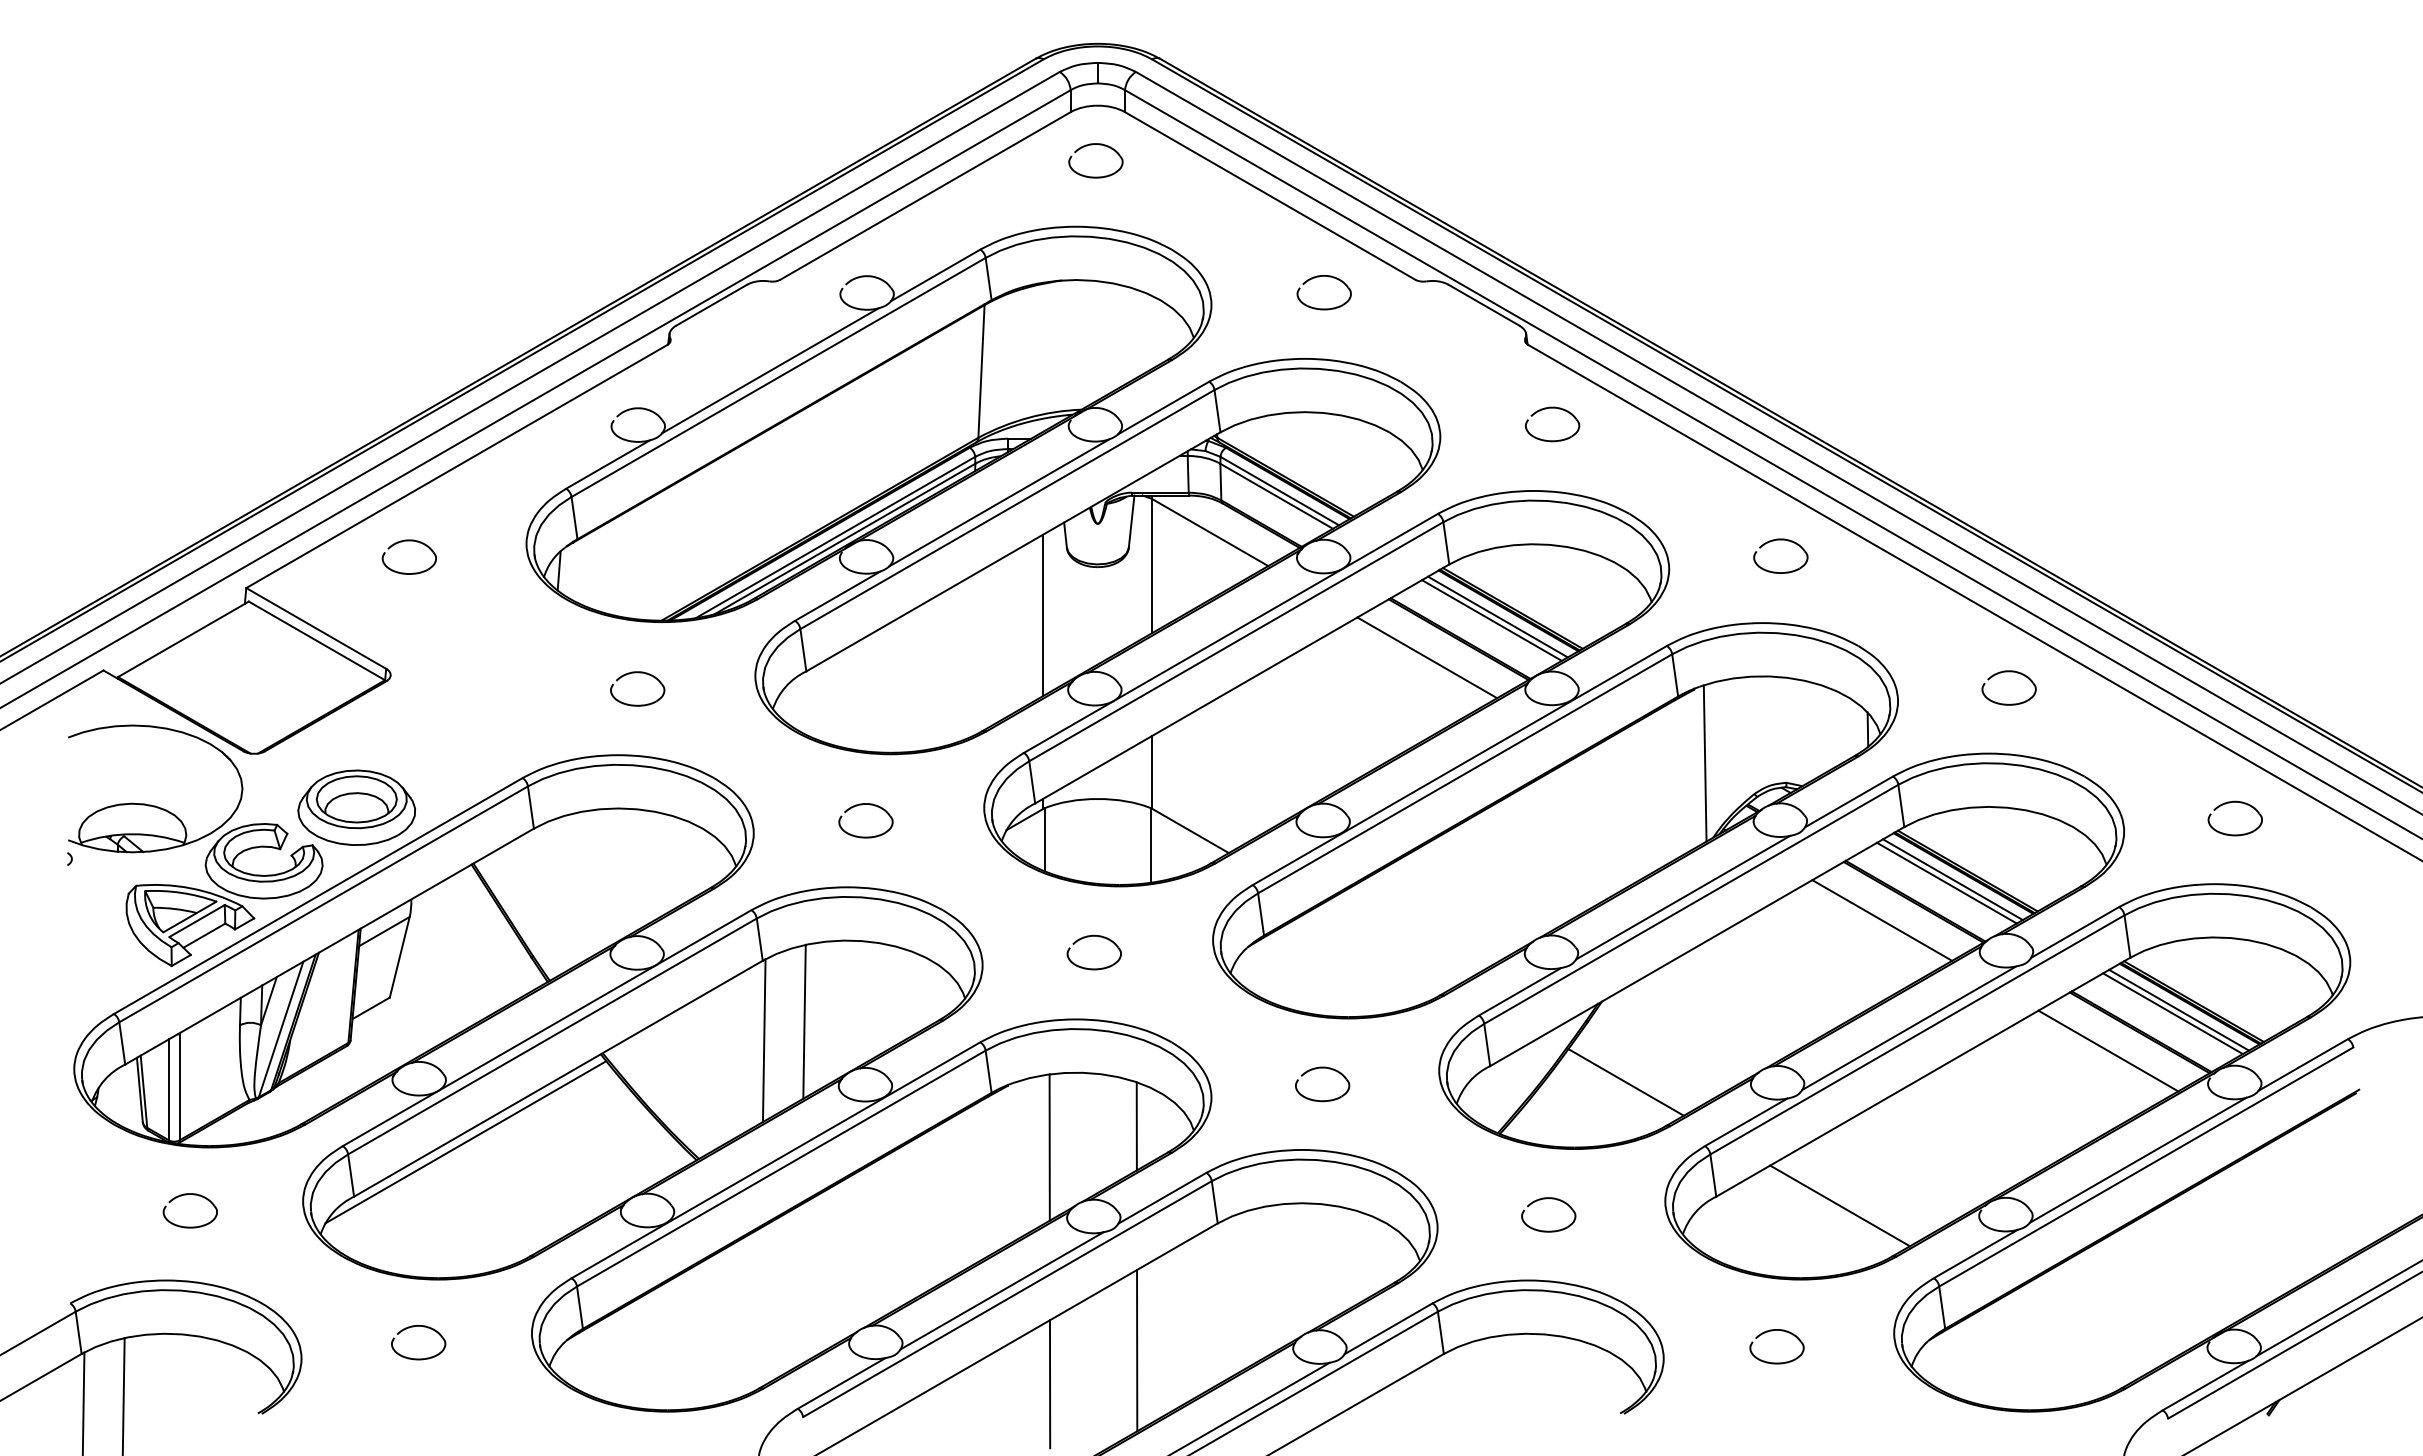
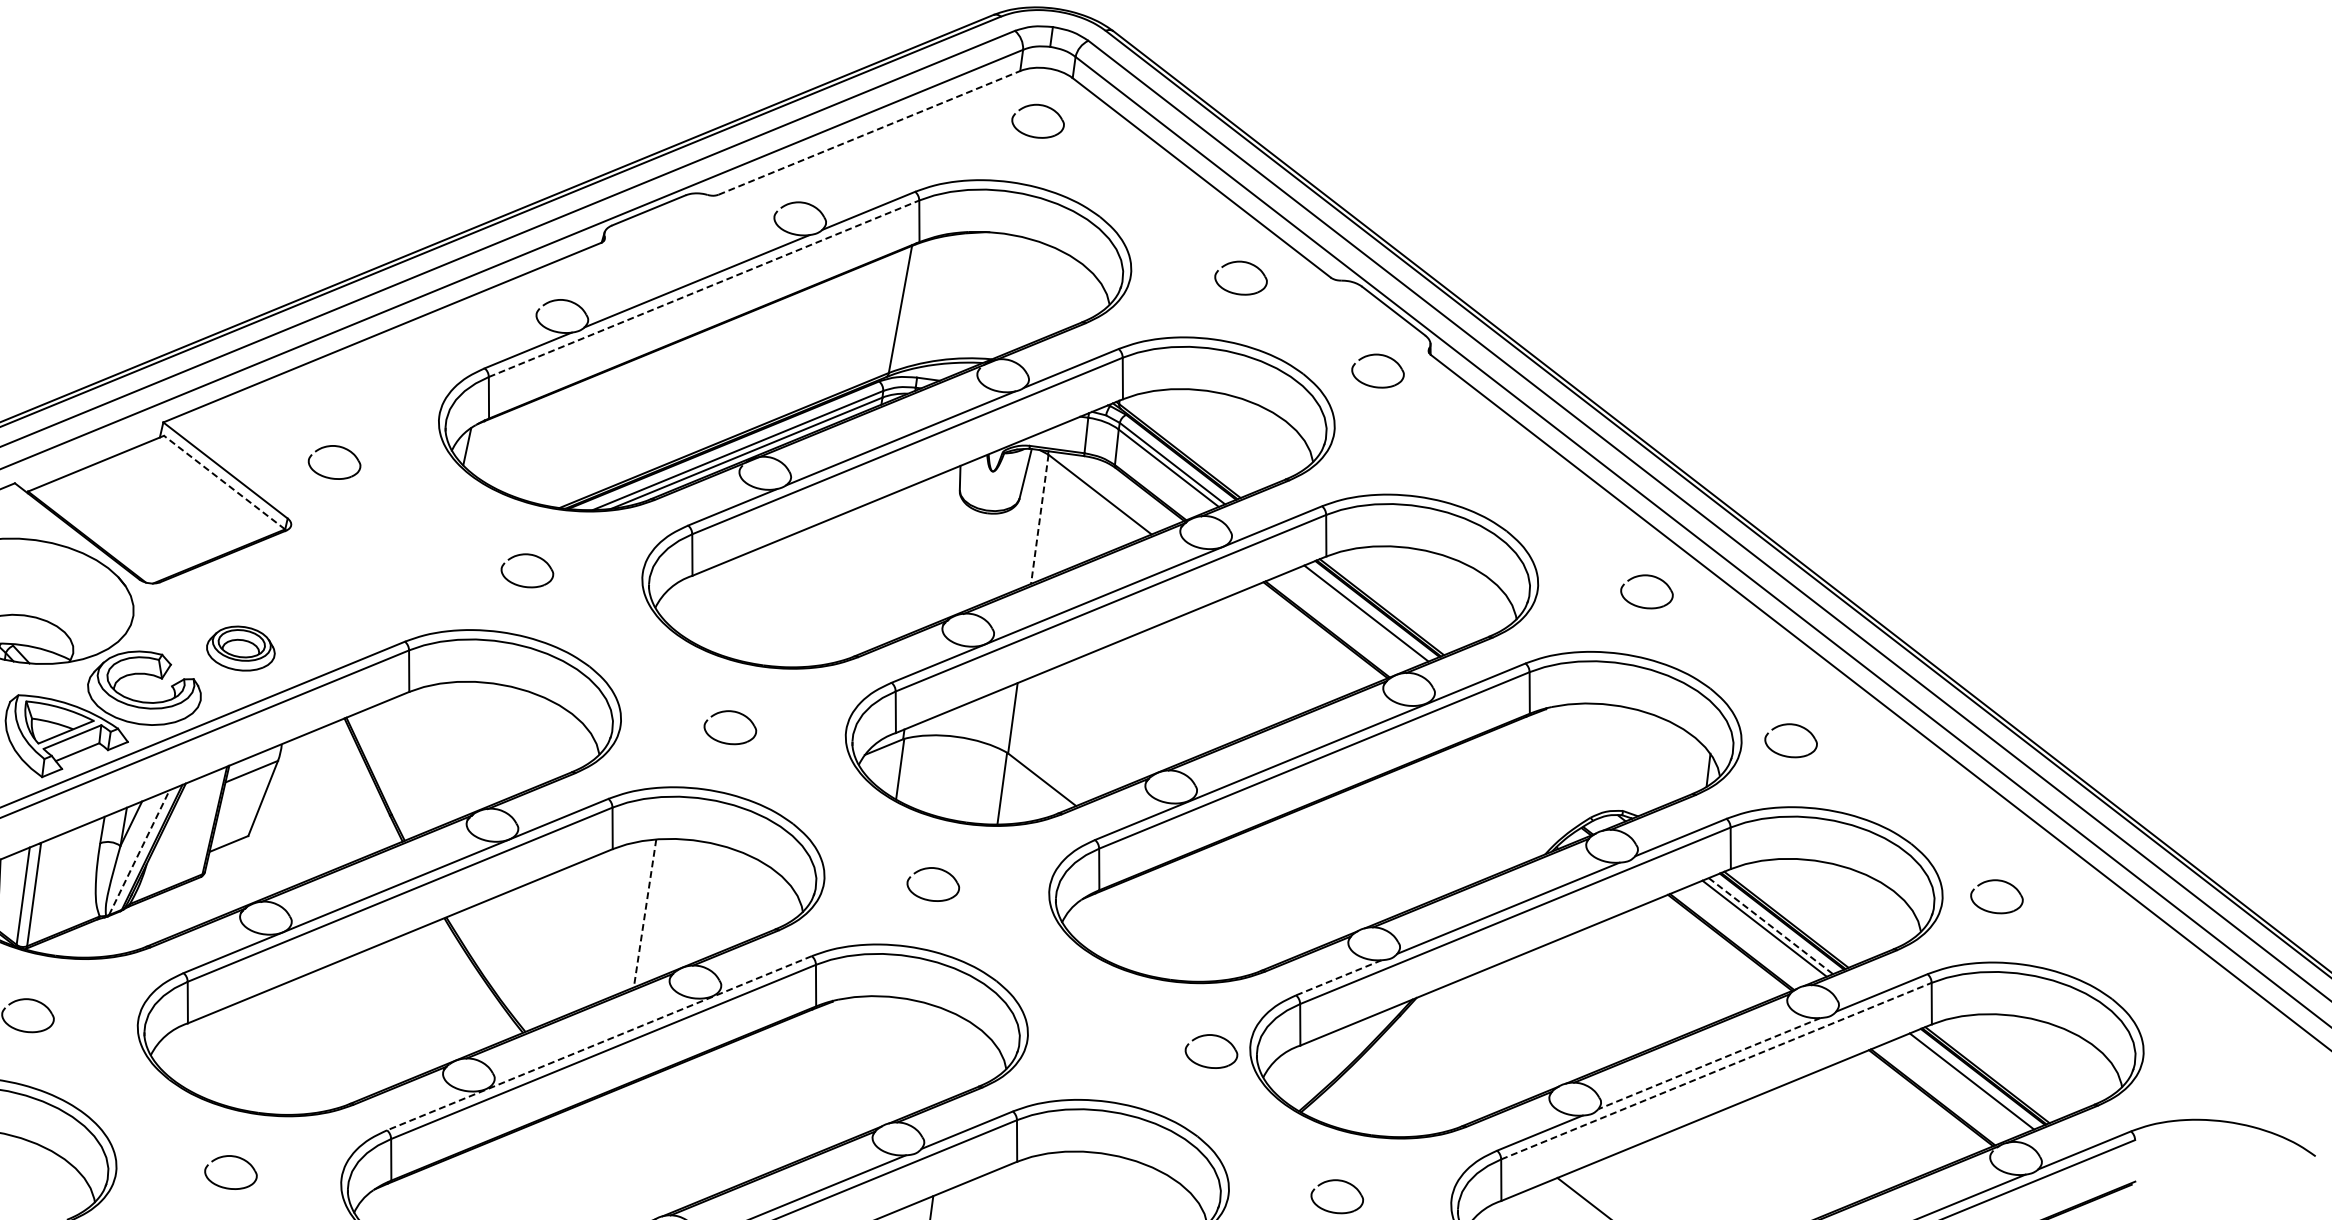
line: (925, 195) -> (869, 132), solid -> dashed
line: (779, 377) -> (704, 288), solid -> dashed
part: (1552, 408) -> (1380, 355), moved
part: (408, 541) -> (335, 447), moved
line: (1152, 566) -> (1039, 519), solid -> dashed
line: (1043, 614) -> (928, 551), removed
line: (1491, 620) -> (1359, 616), removed
line: (316, 640) -> (224, 482), solid -> dashed
line: (1427, 657) -> (1293, 643), removed
part: (2008, 672) -> (1792, 725), moved
line: (1704, 763) -> (1546, 781), removed
part: (2230, 803) -> (1994, 881), moved
part: (356, 807) -> (240, 648), size x0.6
line: (1952, 879) -> (1770, 925), solid -> dashed
line: (1882, 920) -> (1697, 956), removed
line: (1520, 991) -> (1339, 977), solid -> dashed
line: (2172, 1013) -> (1965, 1083), removed
line: (804, 1021) -> (645, 913), solid -> dashed
line: (1908, 1028) -> (1708, 1063), solid -> dashed
line: (281, 1029) -> (139, 852), solid -> dashed
line: (1917, 1034) -> (1716, 1070), solid -> dashed
line: (763, 1040) -> (603, 926), removed
line: (2108, 1050) -> (1898, 1111), removed
part: (1322, 1068) -> (1213, 1036), moved
line: (1625, 1082) -> (1428, 1078), removed
line: (1136, 1126) -> (951, 1057), removed
line: (465, 1142) -> (302, 985), removed
line: (1049, 1147) -> (864, 1066), removed
line: (775, 1160) -> (598, 1043), solid -> dashed

